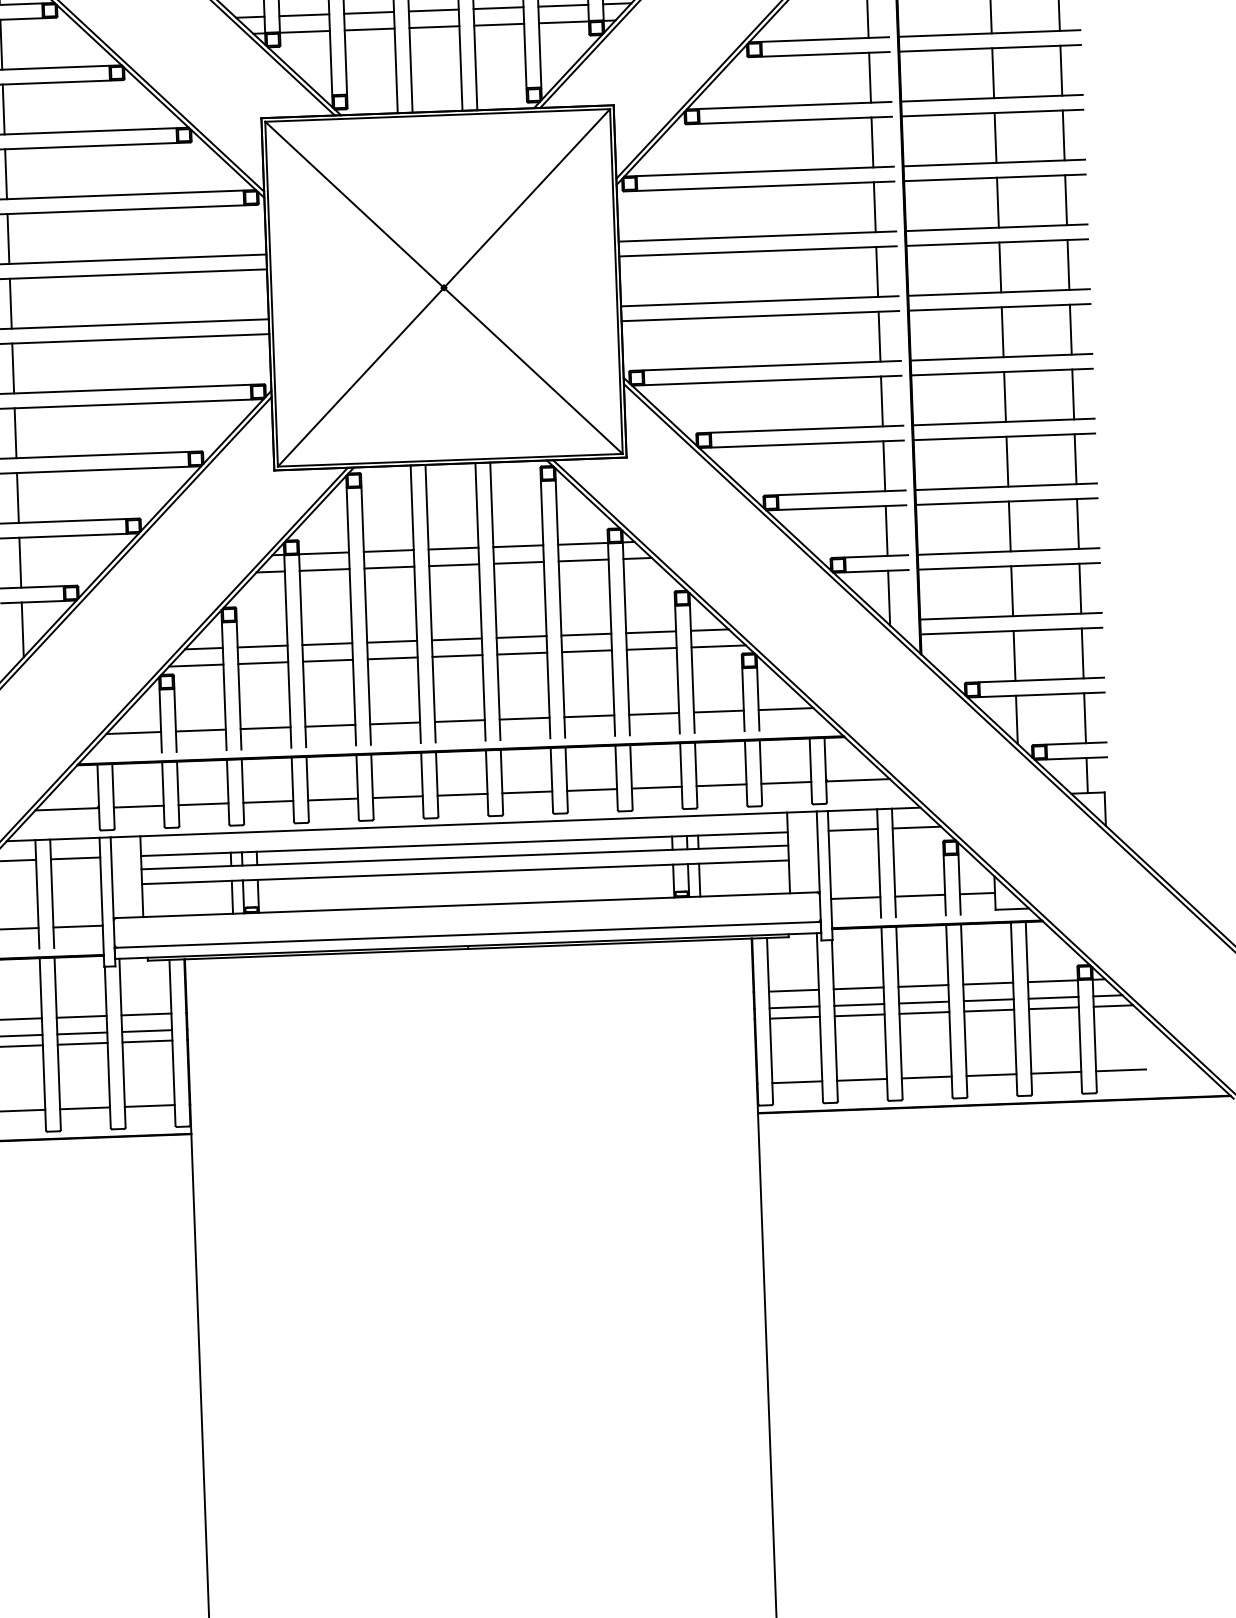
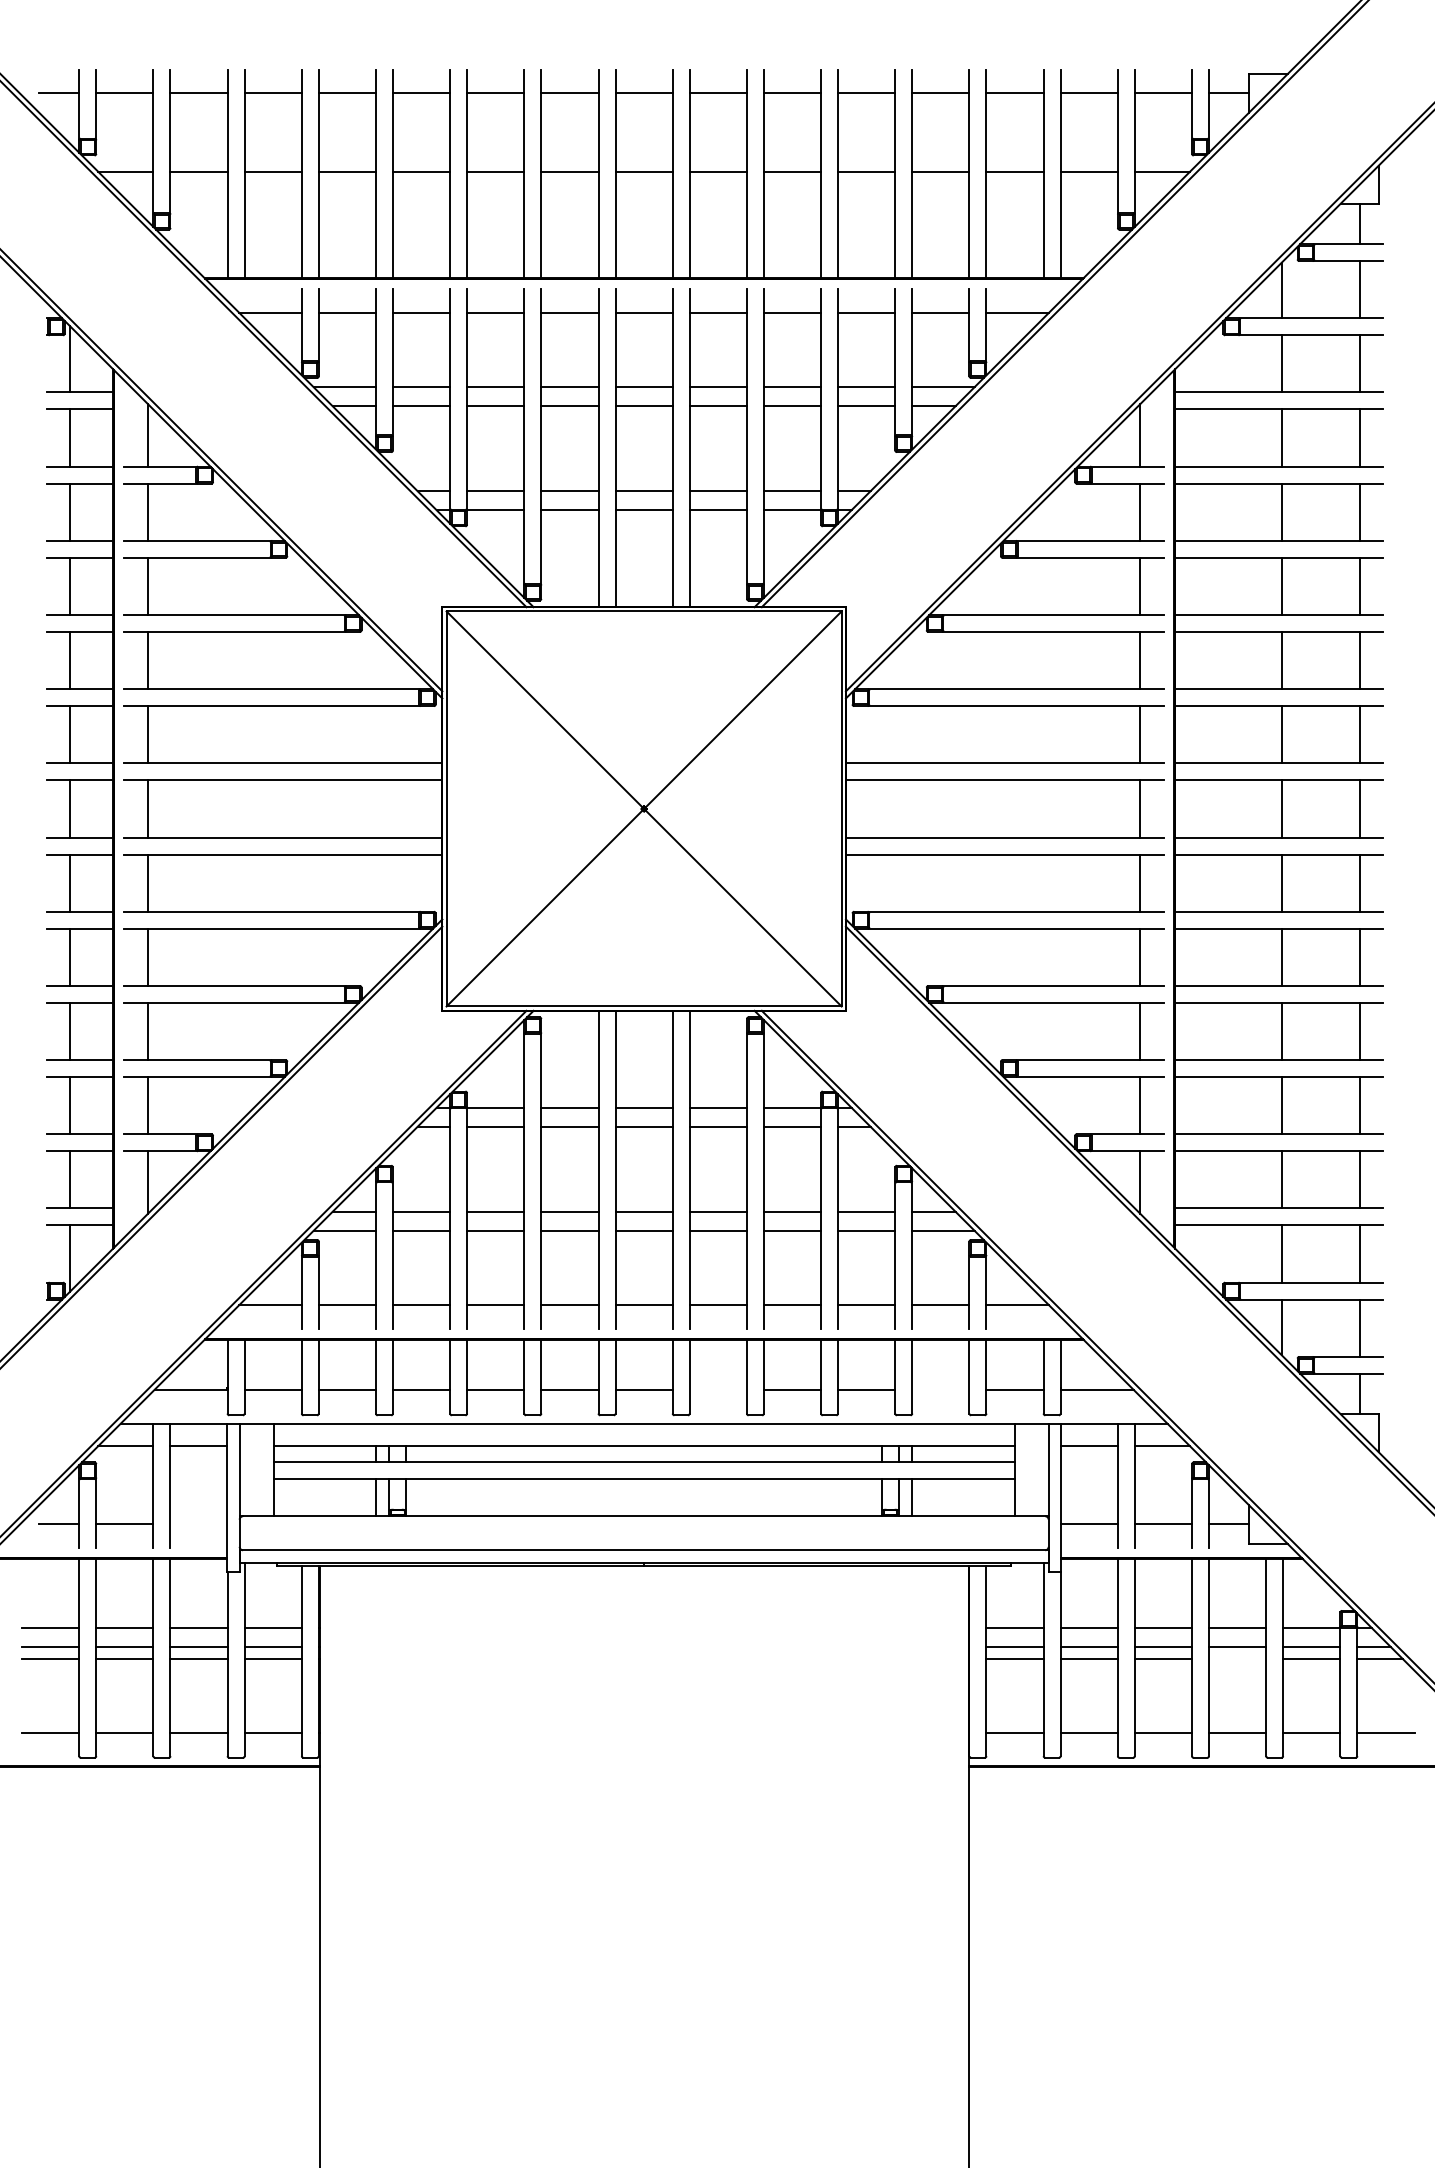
line: (721, 785) -> (940, 1389), removed
line: (526, 792) -> (717, 1389), removed
line: (77, 926) -> (198, 1524), removed
line: (989, 1010) -> (1237, 1658), removed

